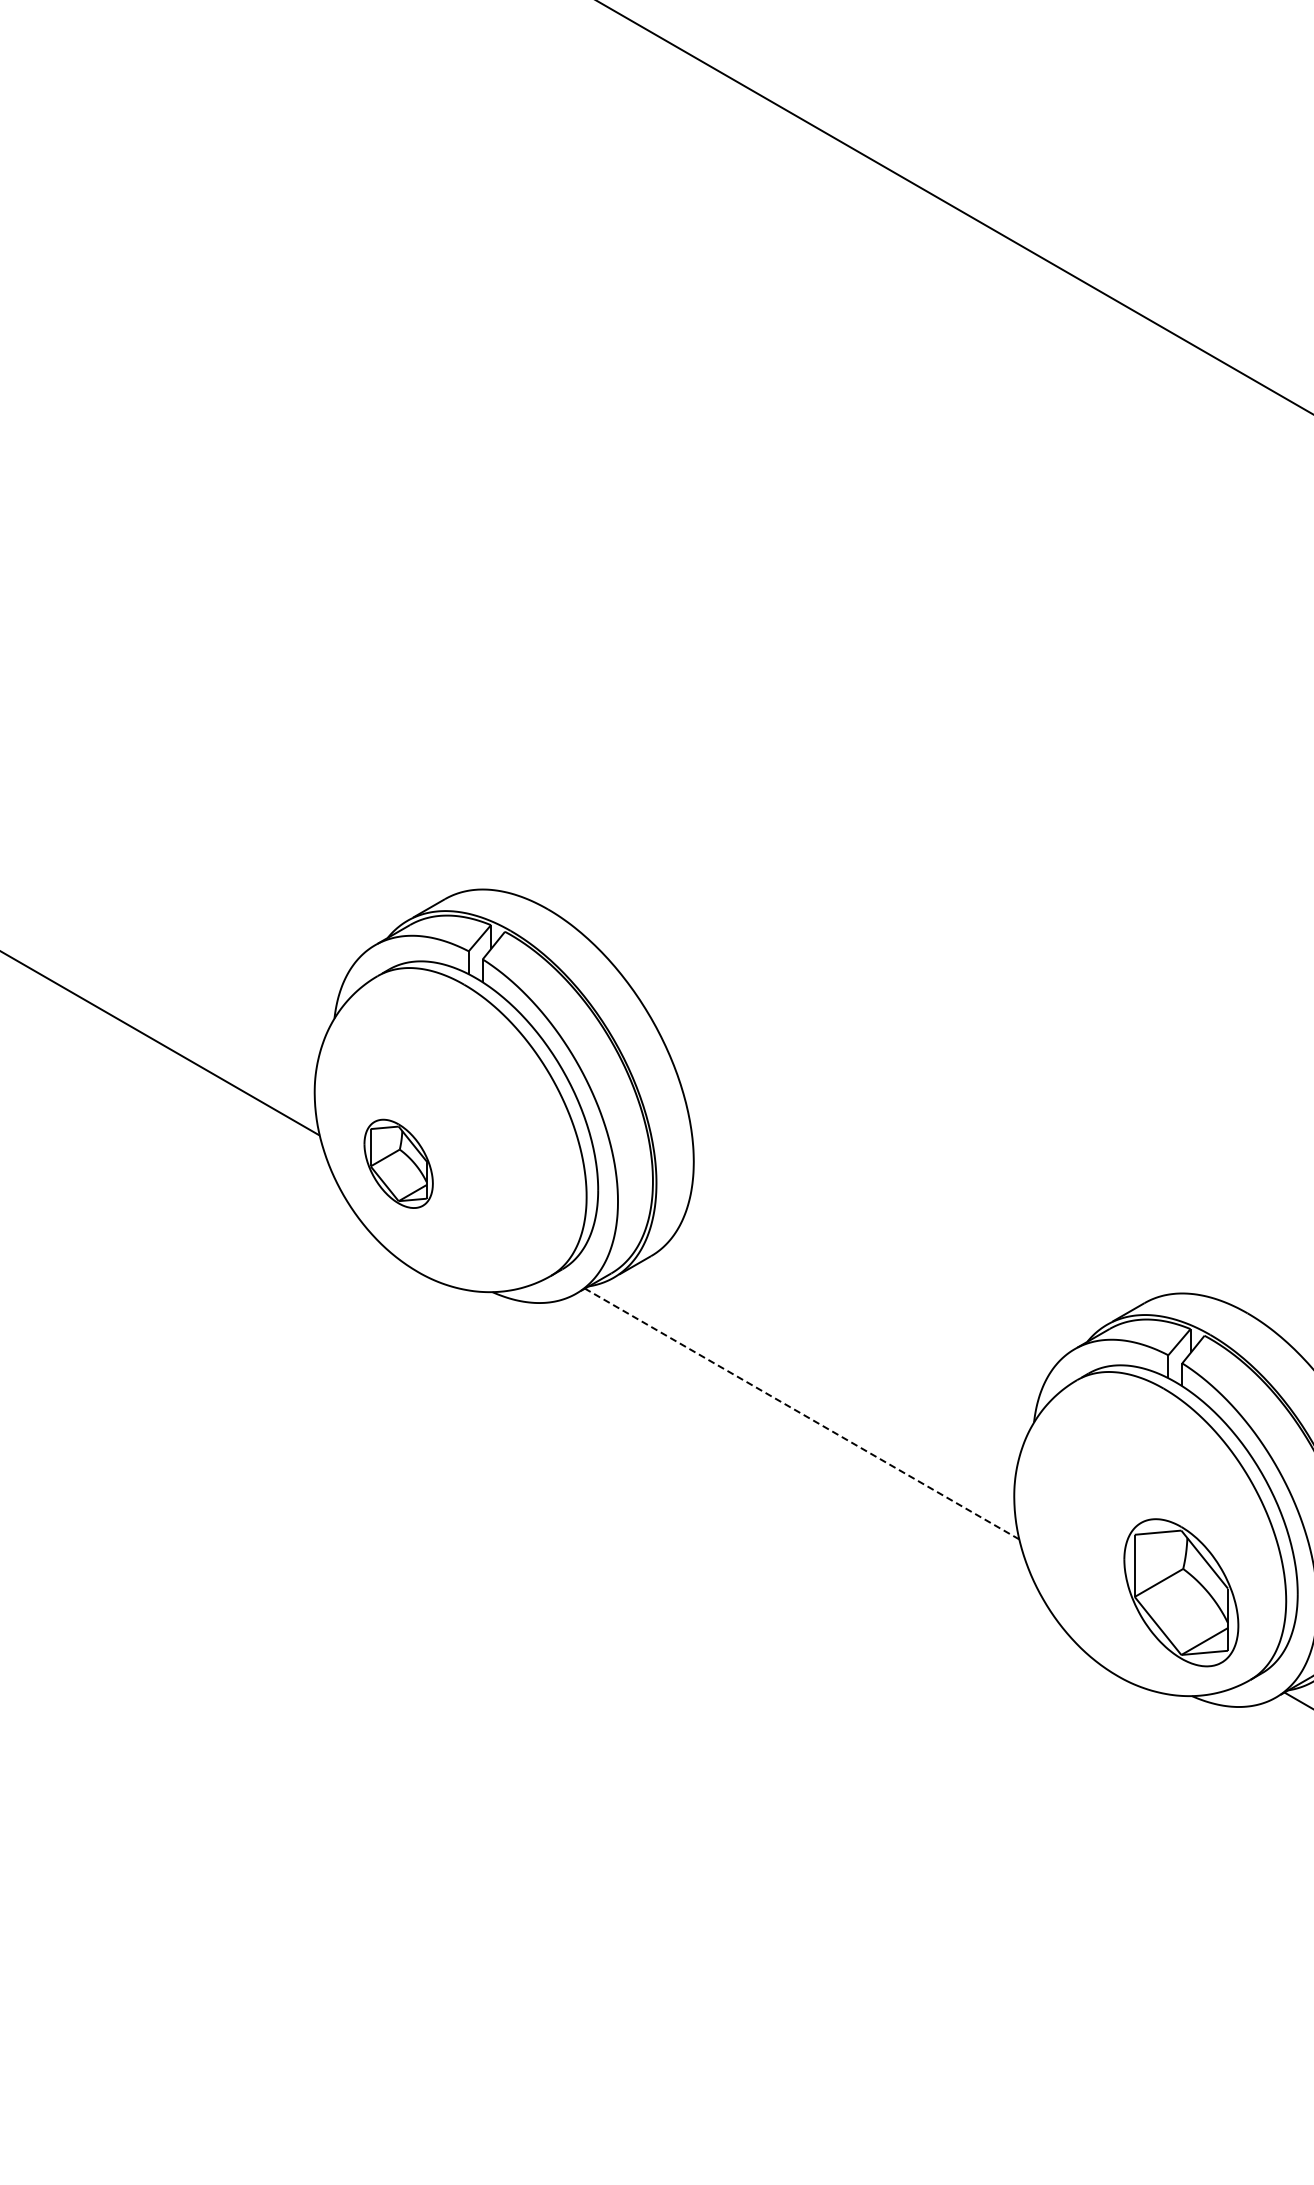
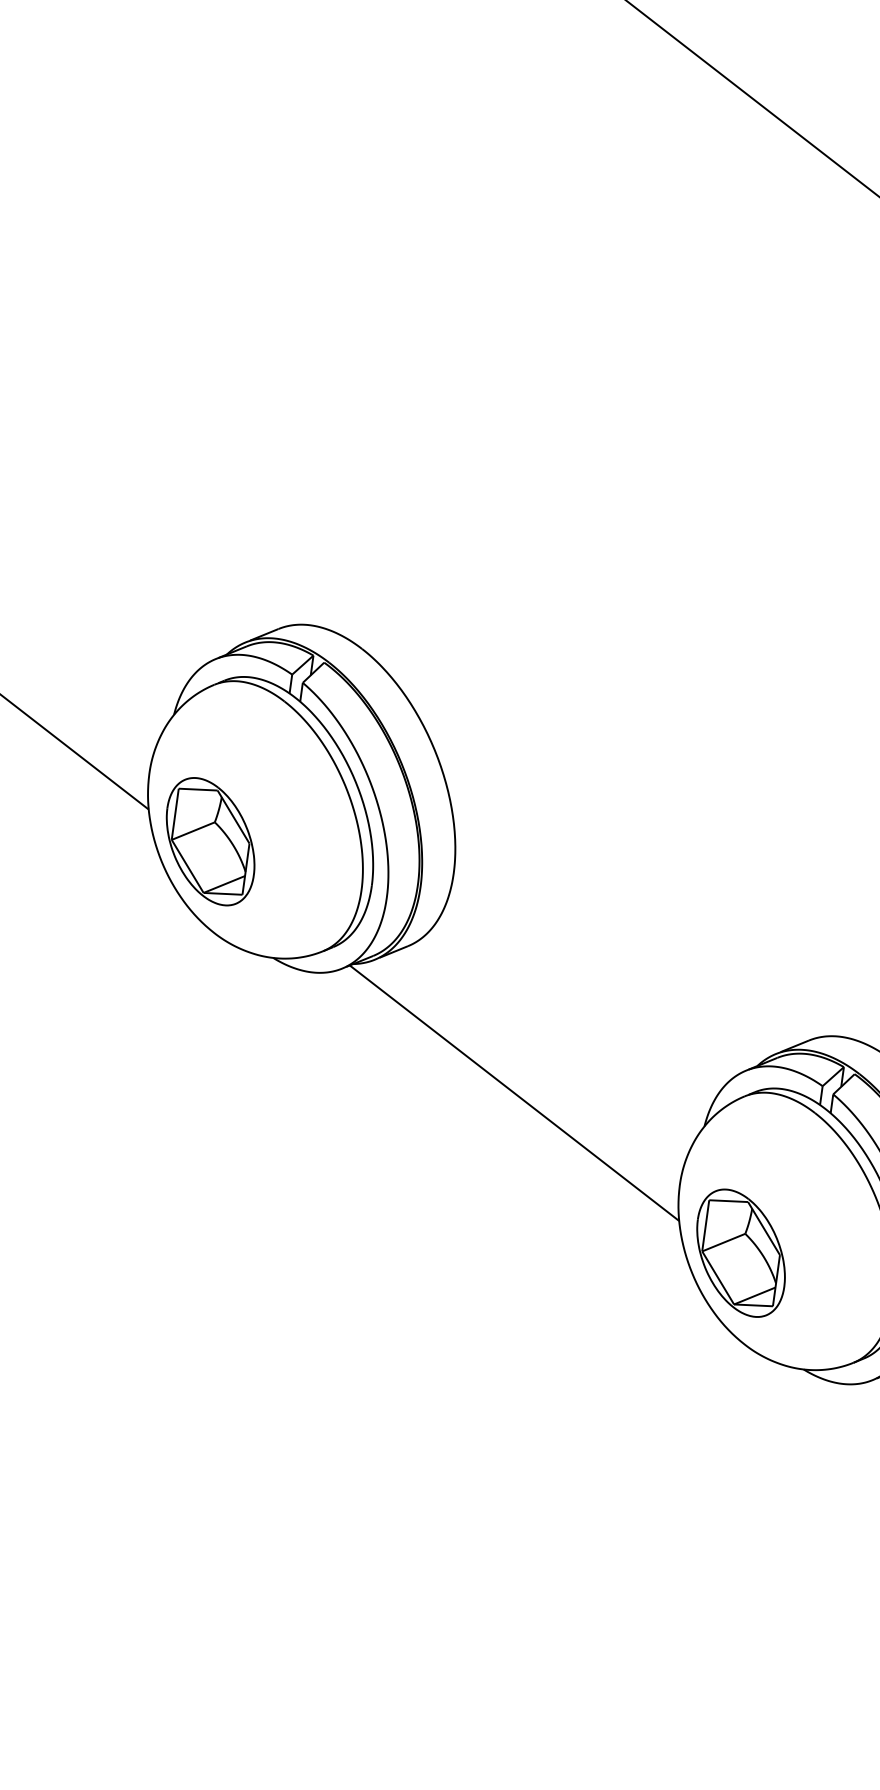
part: (398, 1163) -> (210, 841), size x1.67
line: (802, 1414) -> (514, 1093), dashed -> solid
part: (1181, 1592) -> (741, 1253), moved

